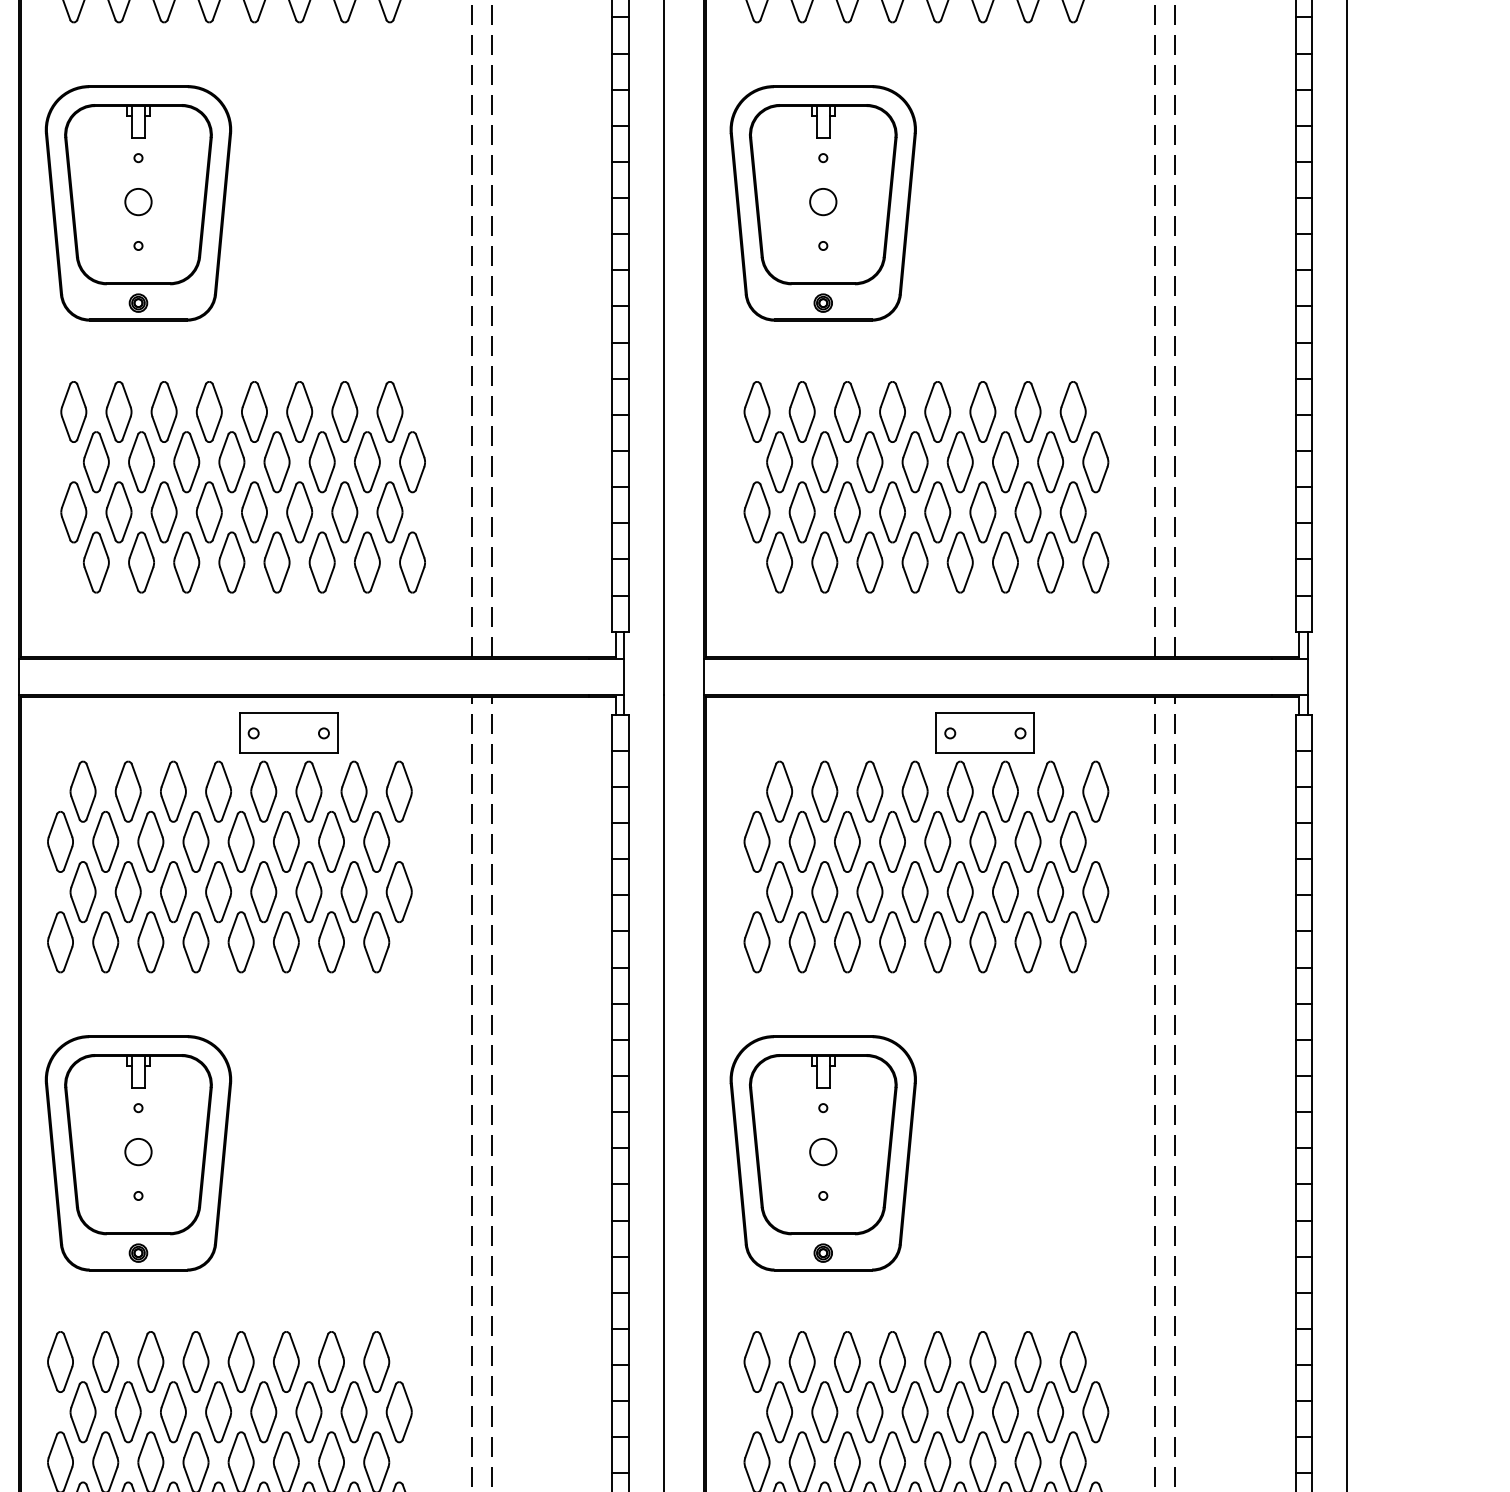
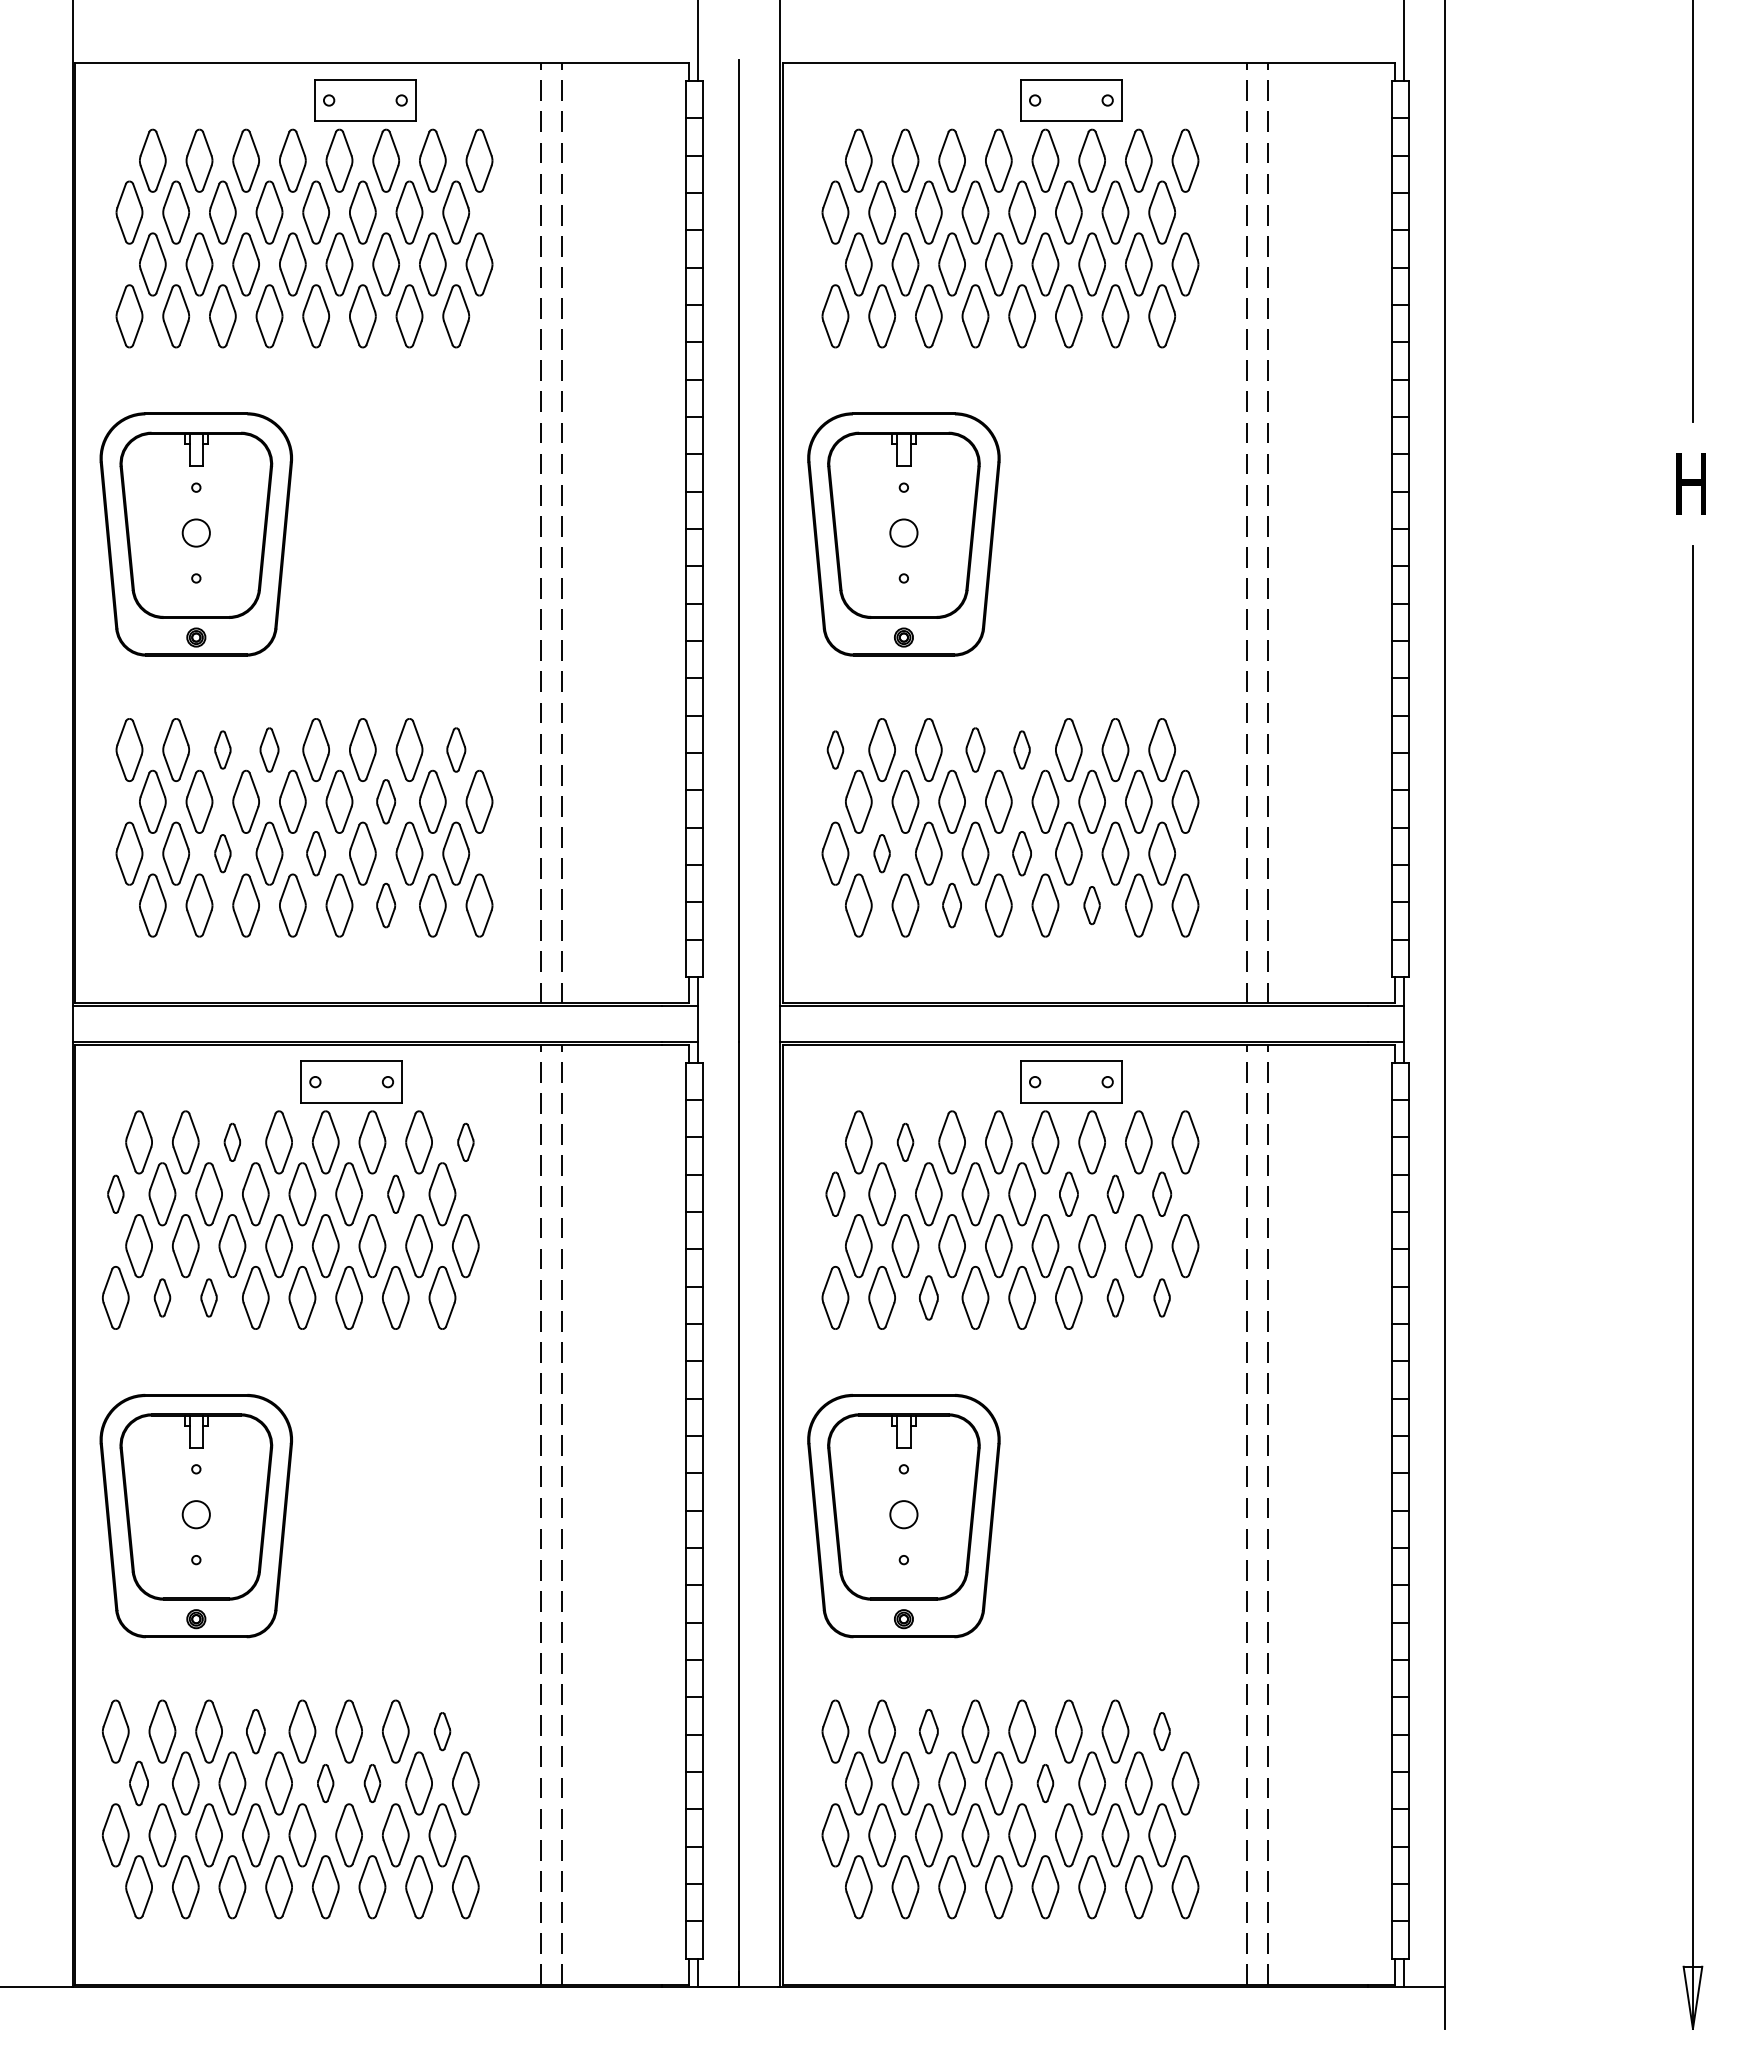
part: (163, 411) -> (222, 749), size x0.6
part: (209, 411) -> (269, 749), size x0.7
part: (390, 411) -> (456, 749), size x0.7
part: (757, 411) -> (835, 749), size x0.6
part: (892, 411) -> (975, 749), size x0.7
part: (937, 411) -> (1021, 749), size x0.6
part: (321, 461) -> (385, 801), size x0.7
part: (163, 512) -> (222, 853), size x0.6
part: (253, 512) -> (315, 853), size x0.7
part: (801, 512) -> (881, 853), size x0.6
part: (937, 512) -> (1021, 853), size x0.7
part: (321, 562) -> (385, 905), size x0.7
part: (869, 562) -> (951, 905), size x0.7
part: (1004, 562) -> (1091, 905), size x0.6
part: (173, 791) -> (232, 1142), size x0.6
part: (398, 791) -> (465, 1142), size x0.6
part: (824, 791) -> (905, 1142), size x0.6
part: (60, 842) -> (115, 1194), size x0.6
part: (331, 842) -> (395, 1194), size x0.6
part: (757, 842) -> (835, 1194), size x0.7
part: (982, 842) -> (1068, 1194), size x0.7
part: (1028, 842) -> (1115, 1194), size x0.6
part: (1072, 842) -> (1161, 1194), size x0.7
part: (105, 941) -> (162, 1297), size x0.6
part: (150, 941) -> (208, 1297), size x0.6
part: (847, 941) -> (928, 1297), size x0.7
part: (1028, 941) -> (1115, 1297), size x0.6
part: (1072, 941) -> (1161, 1297), size x0.6
part: (195, 1361) -> (255, 1731), size x0.7
part: (376, 1361) -> (442, 1731), size x0.6
part: (847, 1361) -> (928, 1731), size x0.7
part: (1072, 1361) -> (1161, 1731), size x0.6
part: (82, 1412) -> (138, 1783), size x0.7
part: (263, 1412) -> (325, 1783), size x0.6
part: (308, 1412) -> (372, 1783), size x0.6
part: (960, 1412) -> (1045, 1783), size x0.6

